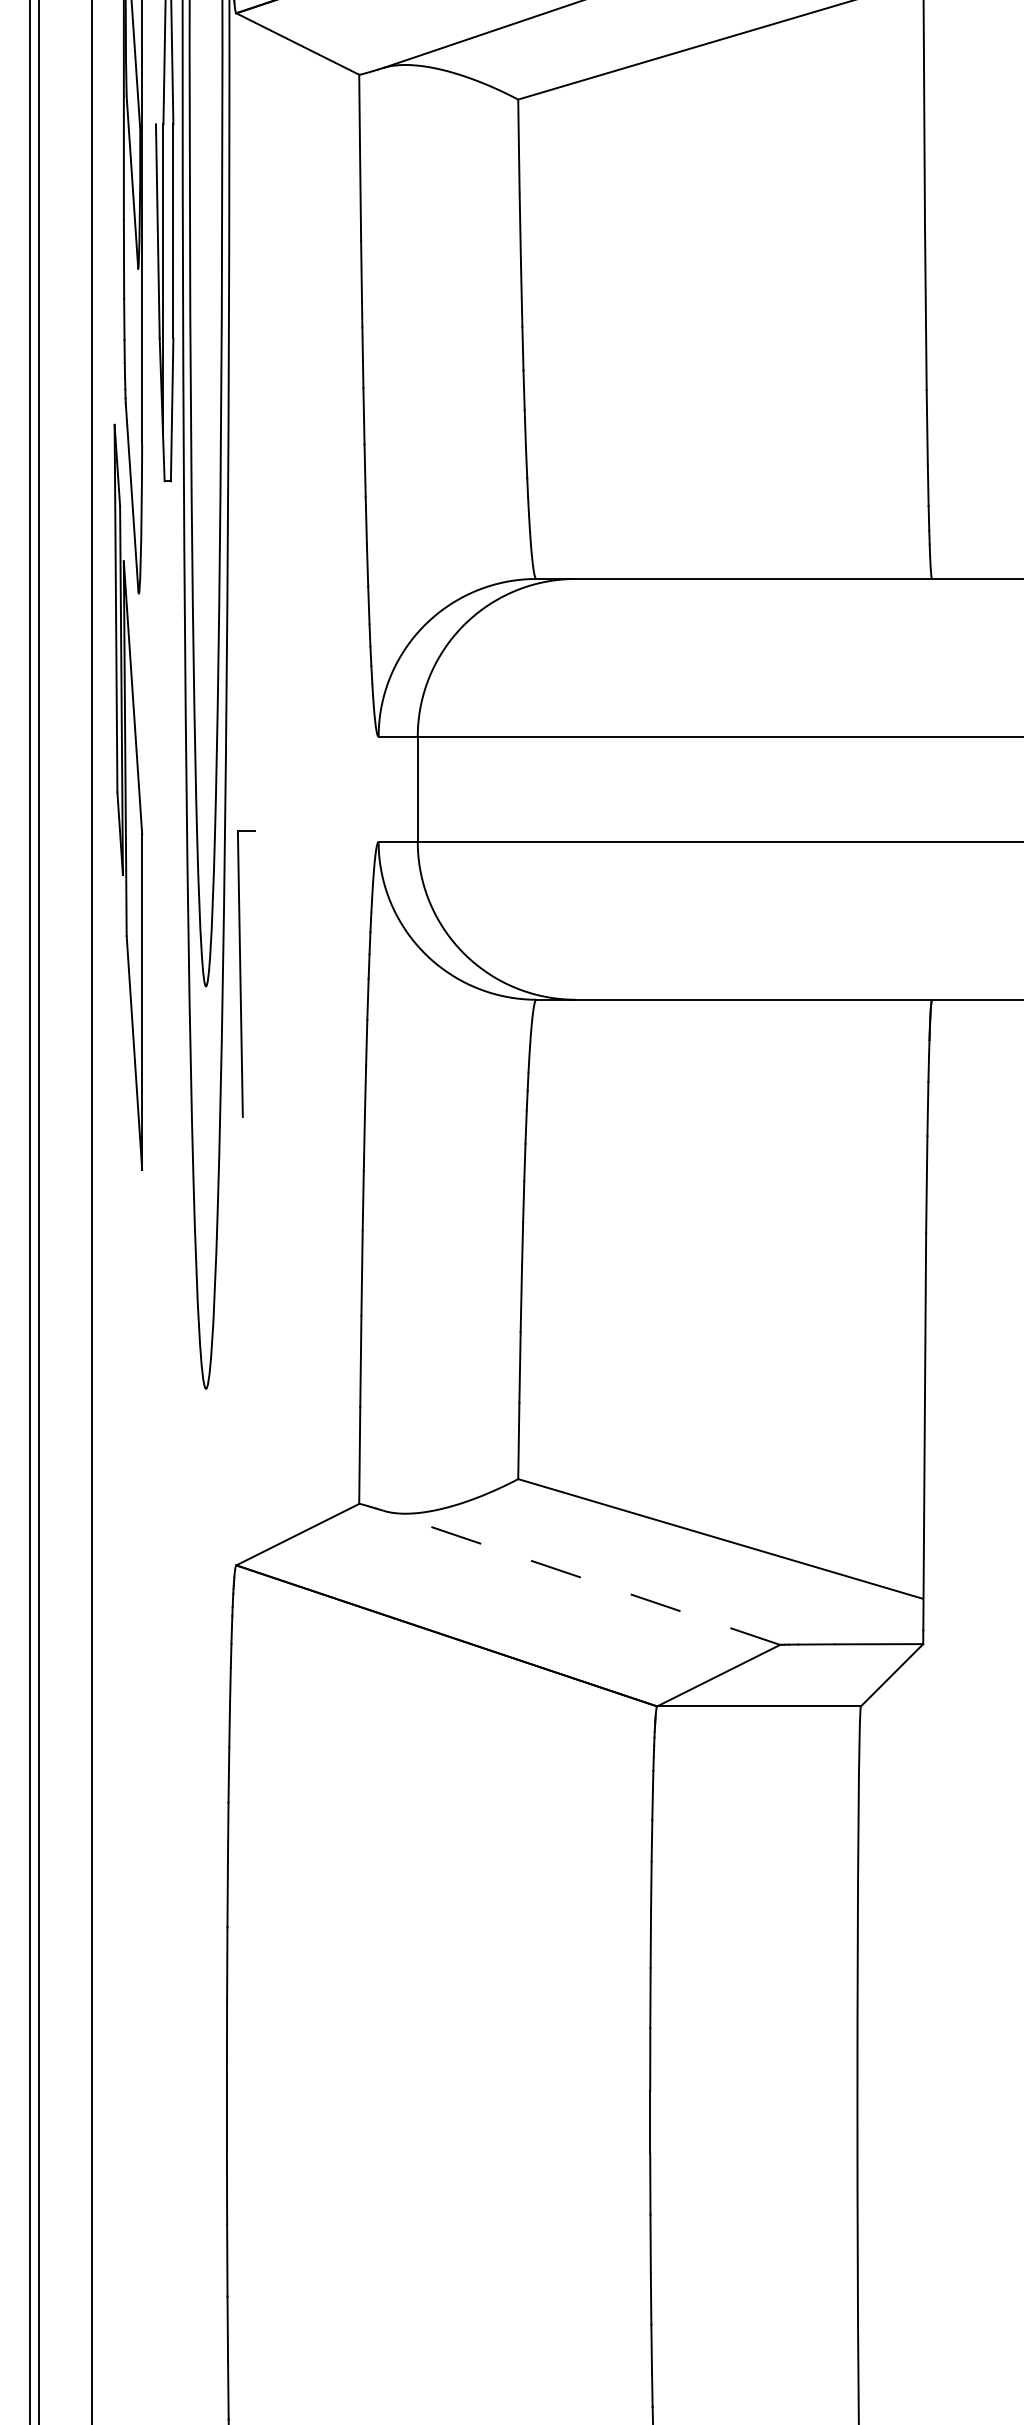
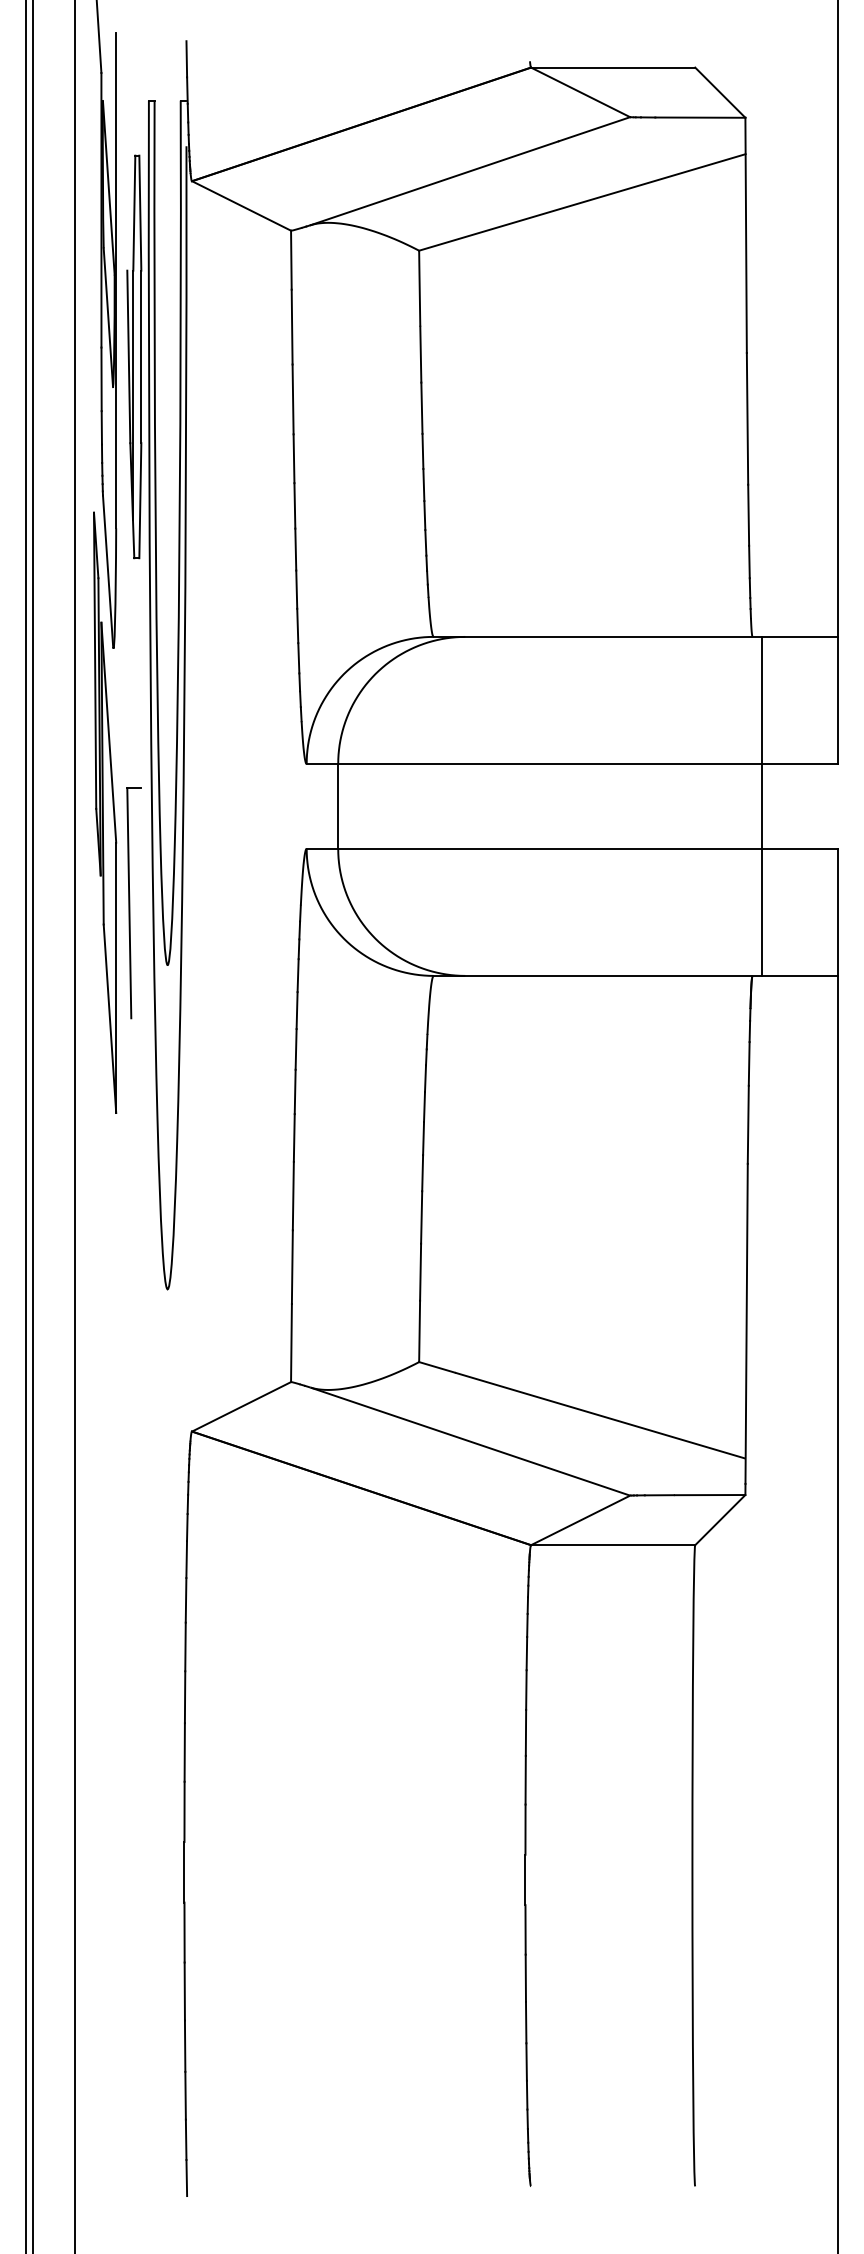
line: (943, 788) -> (761, 805), added
part: (245, 974) -> (133, 903), moved
line: (580, 1577) -> (469, 1441), dashed -> solid

